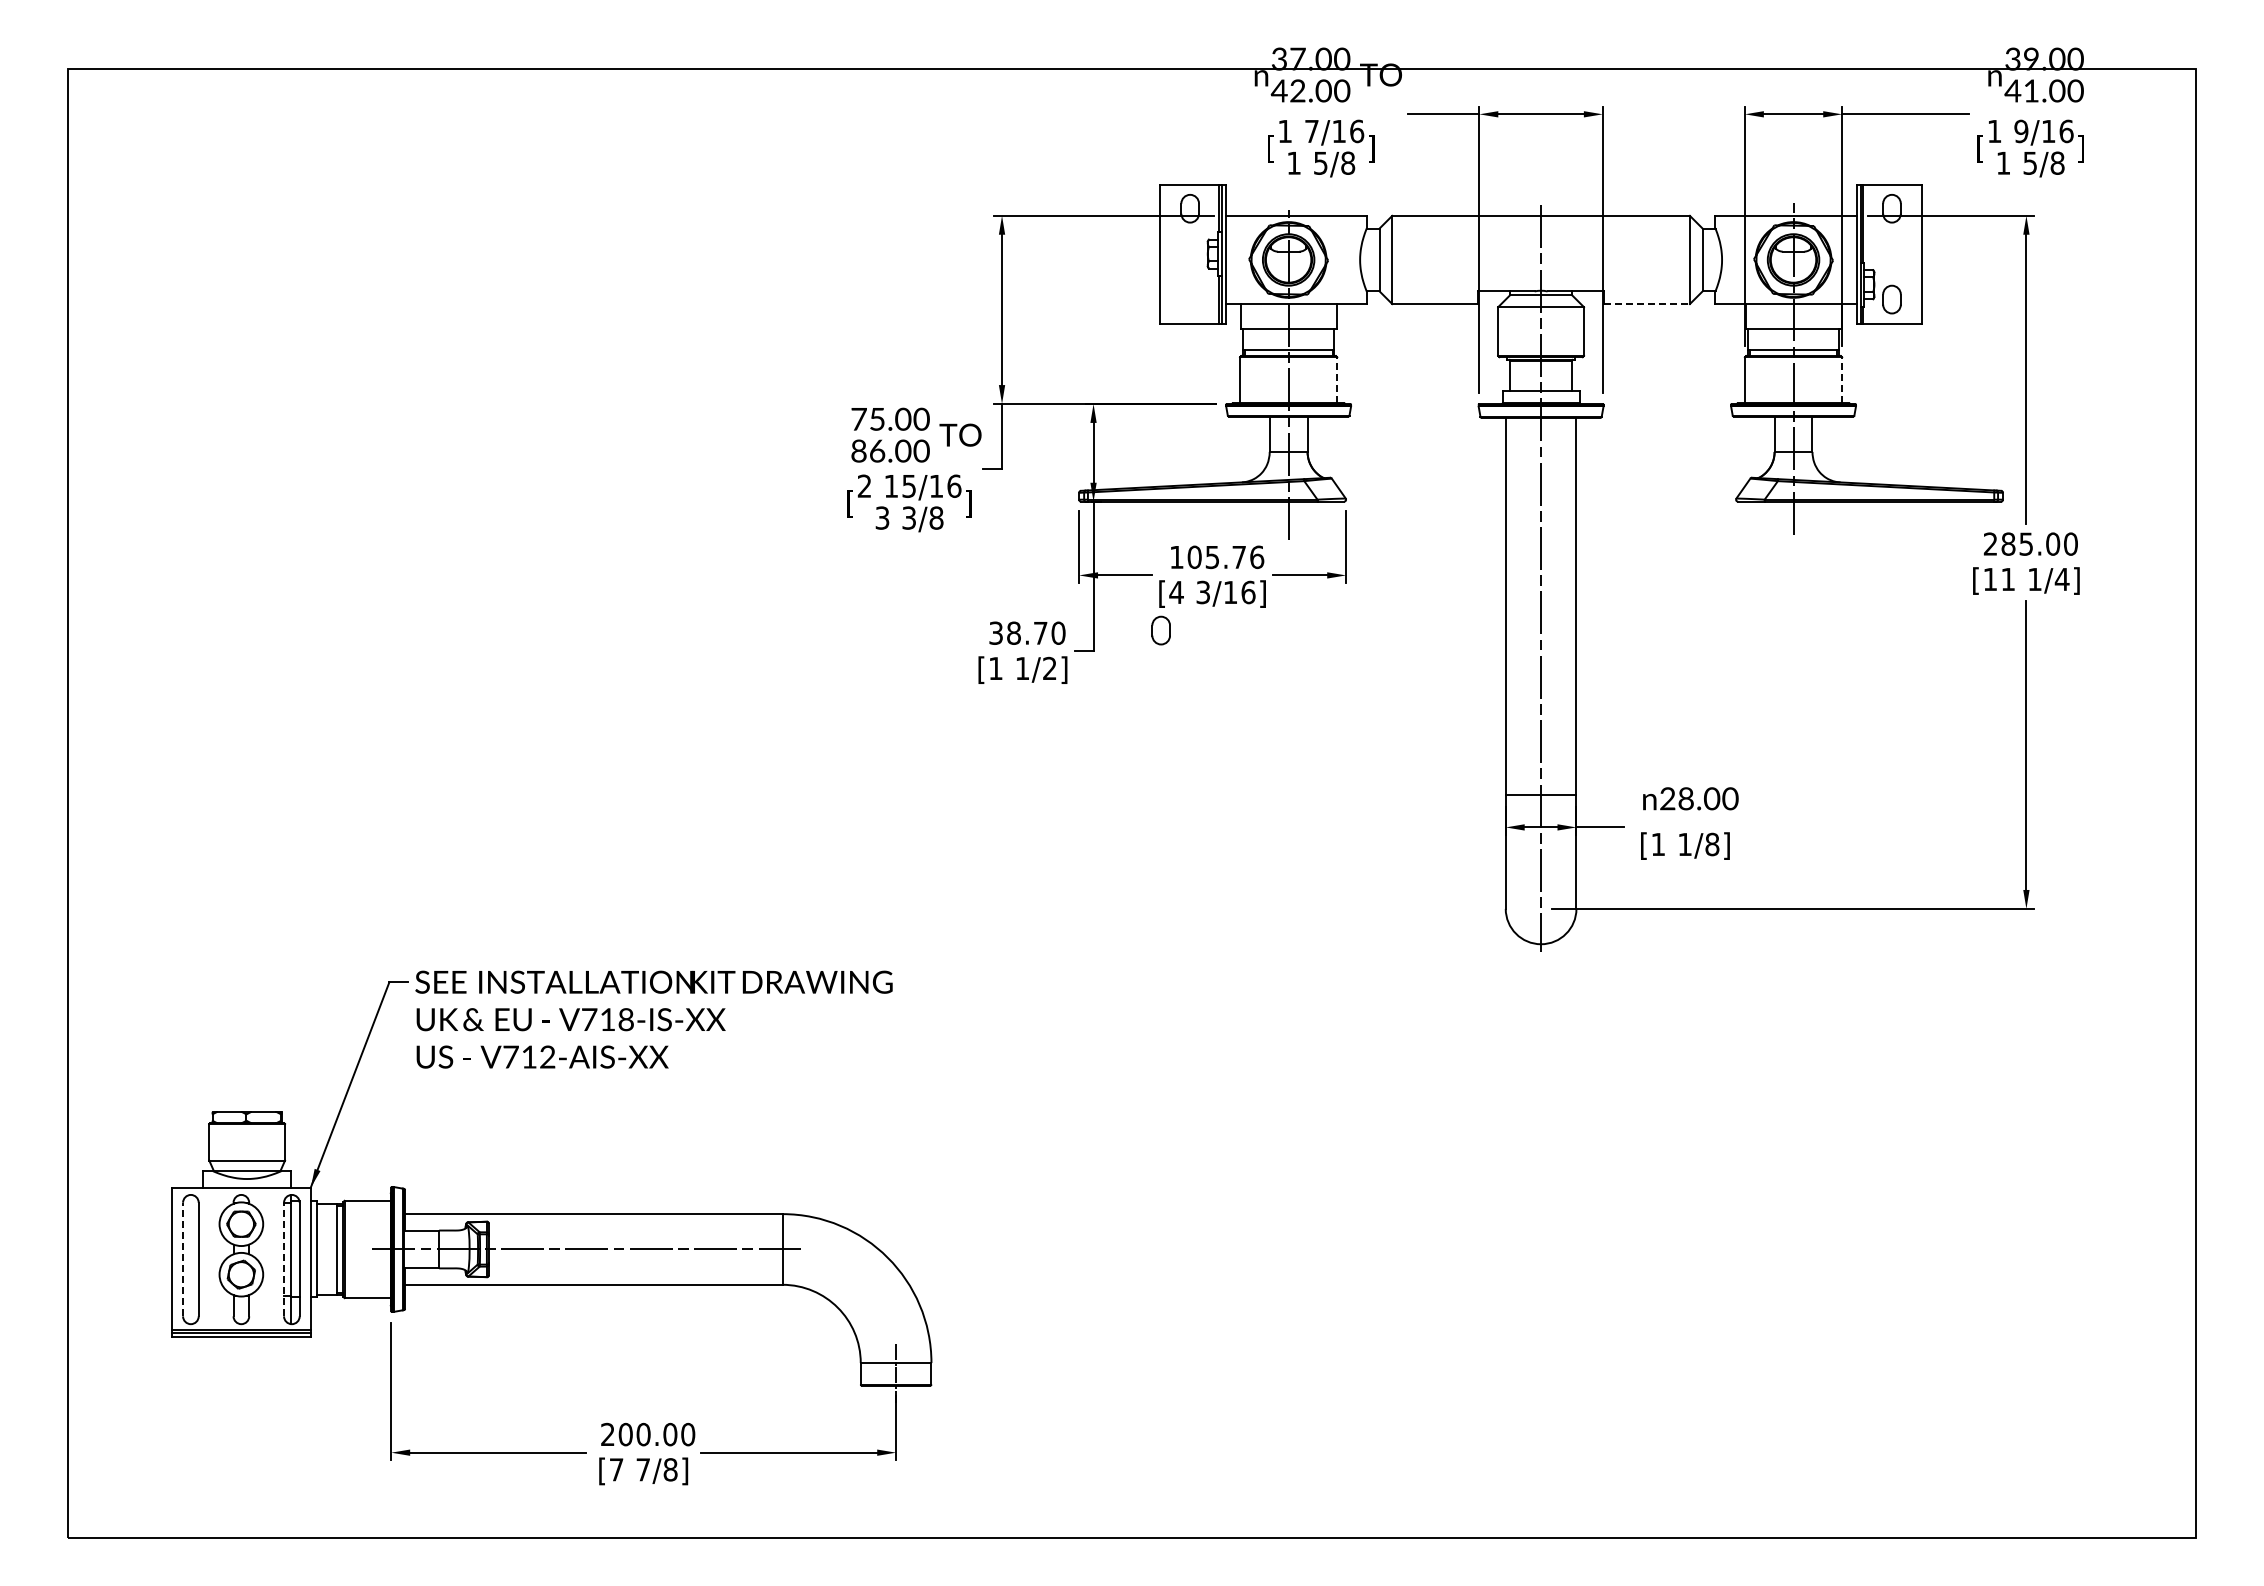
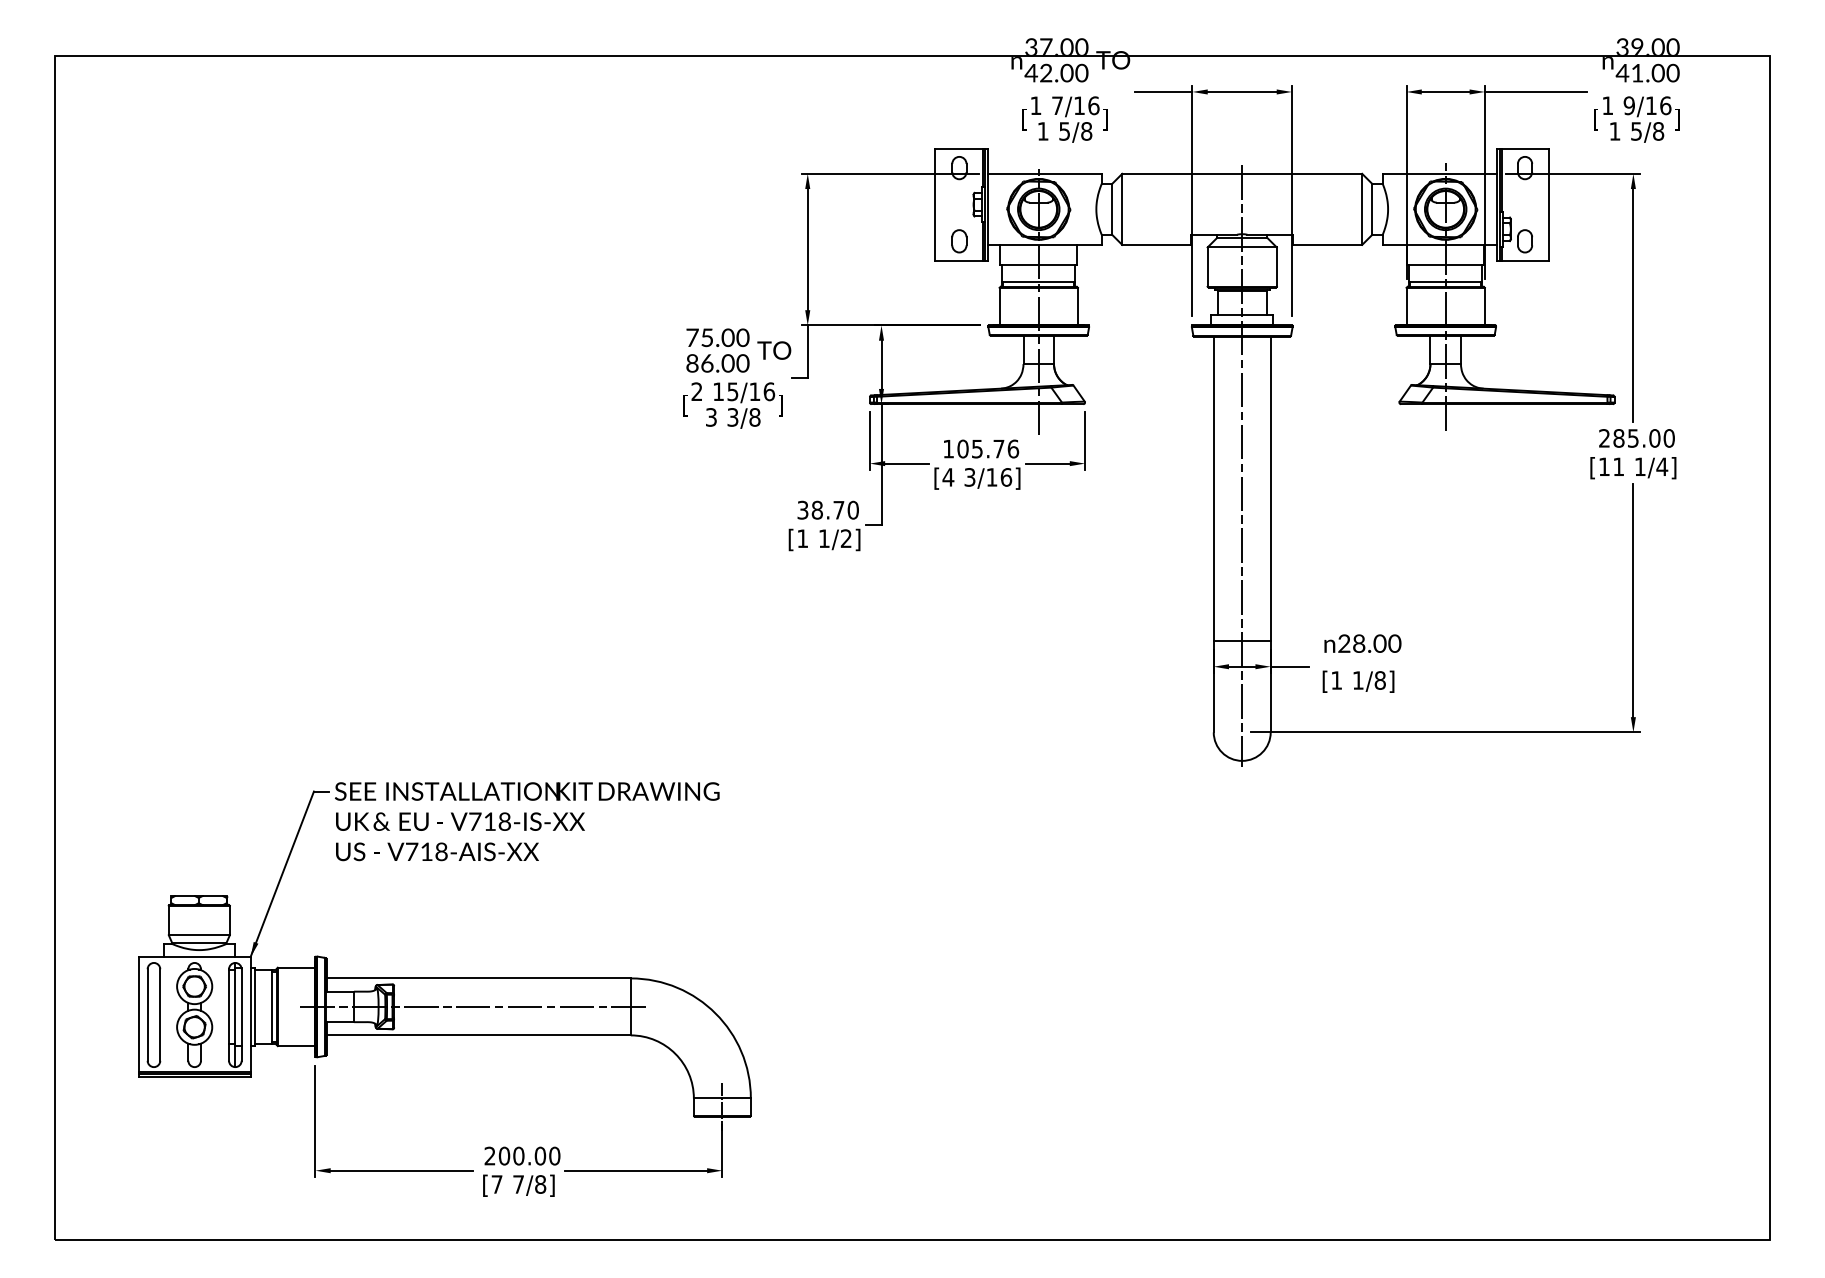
line: (1647, 304) -> (1327, 245), dashed -> solid
line: (1337, 379) -> (1078, 305), dashed -> solid
line: (1842, 379) -> (1485, 305), dashed -> solid
part: (1160, 630) -> (958, 241), moved
text: (547, 1057) -> (441, 852), V712-AIS-XX -> V718-AIS-XX
line: (183, 1259) -> (148, 1014), dashed -> solid
line: (284, 1259) -> (229, 1014), dashed -> solid

